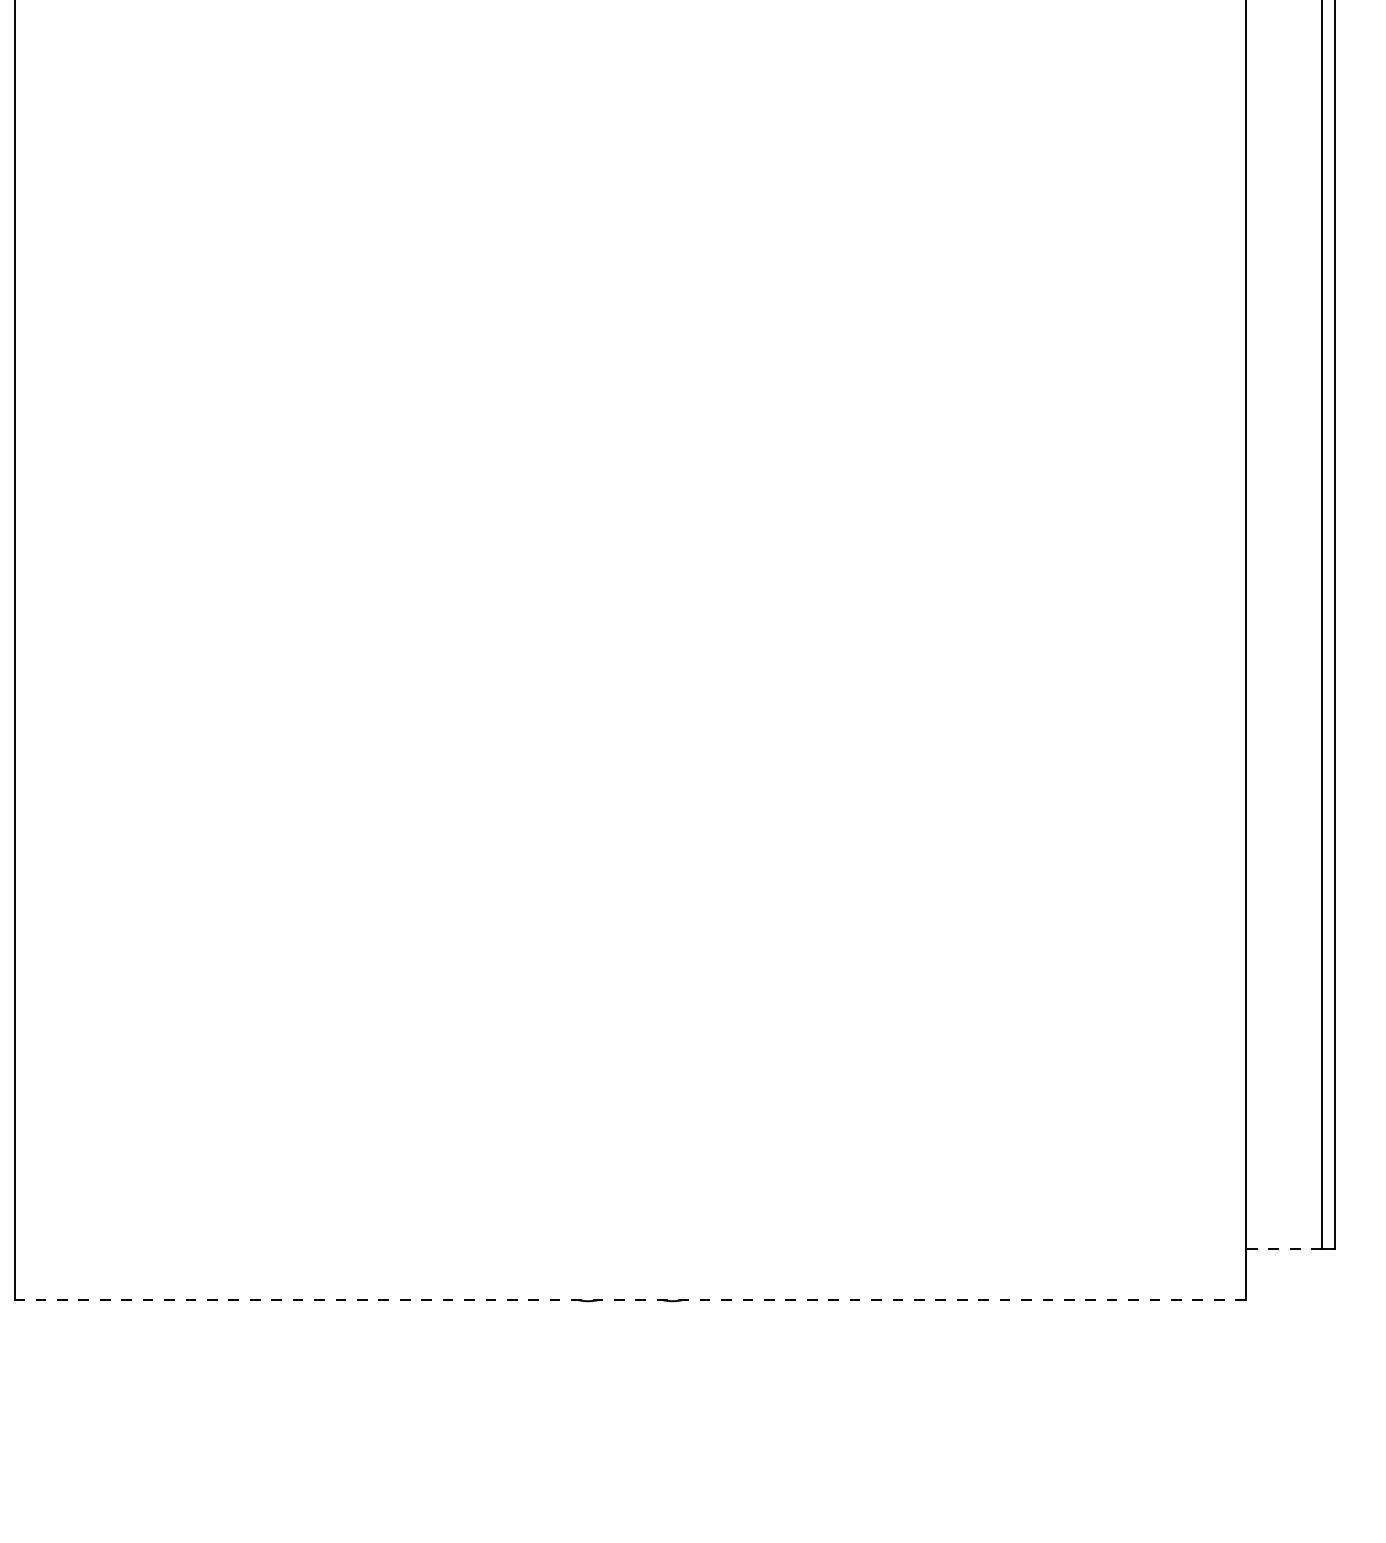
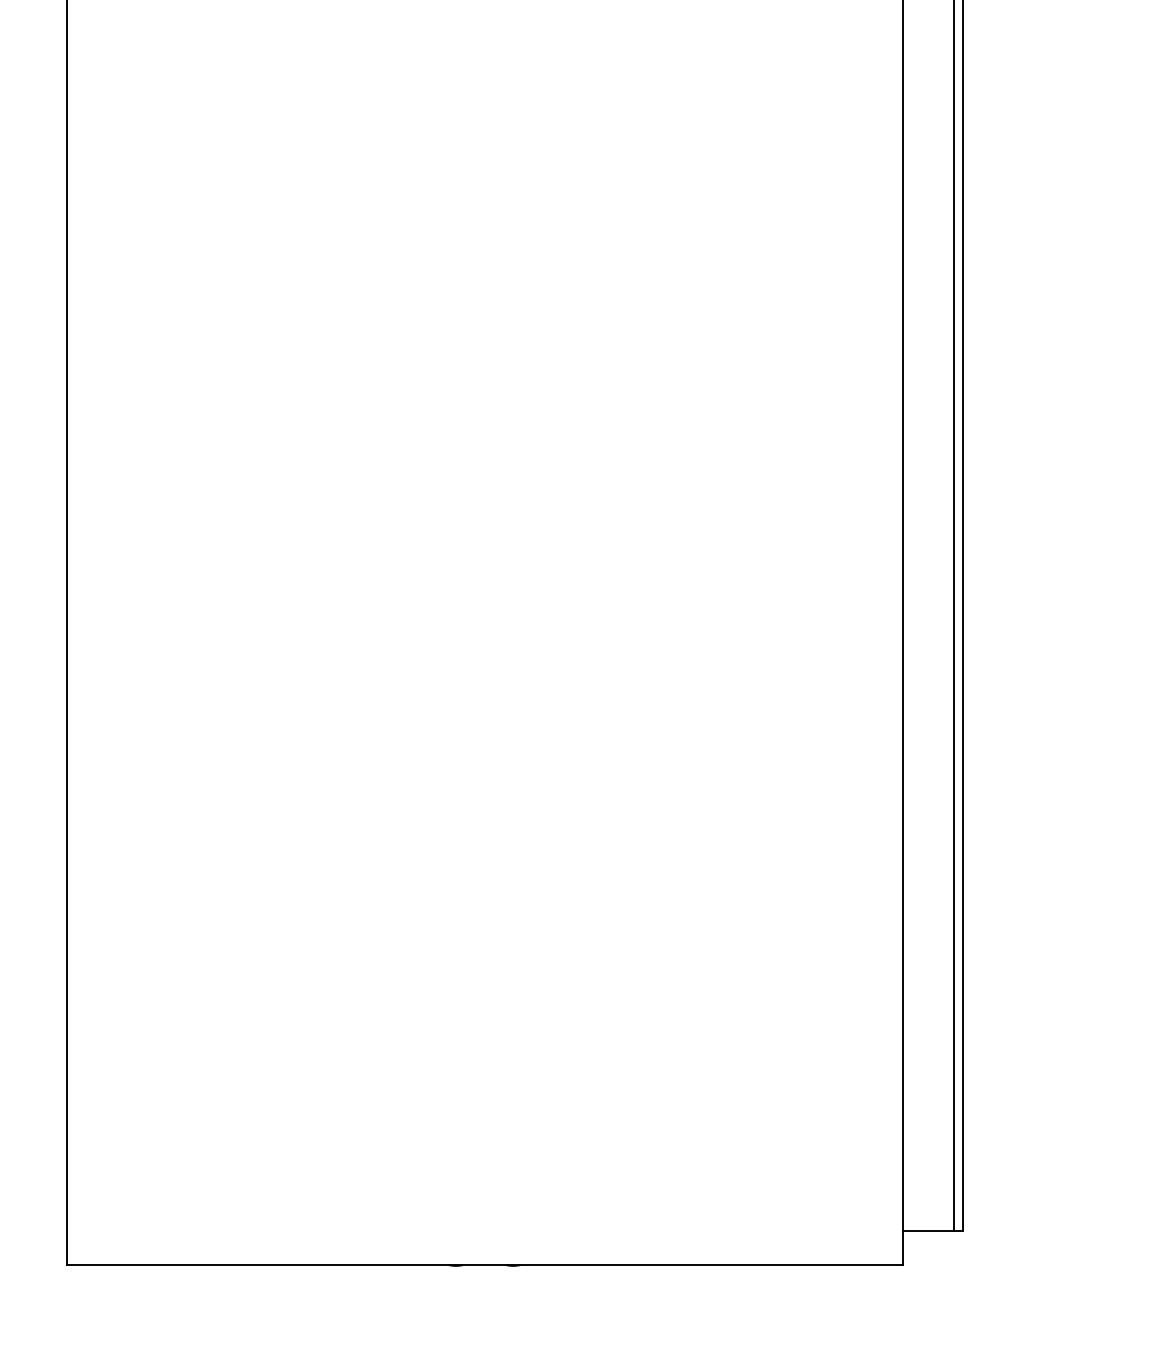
line: (1284, 1249) -> (928, 1230), dashed -> solid
line: (630, 1300) -> (484, 1265), dashed -> solid

